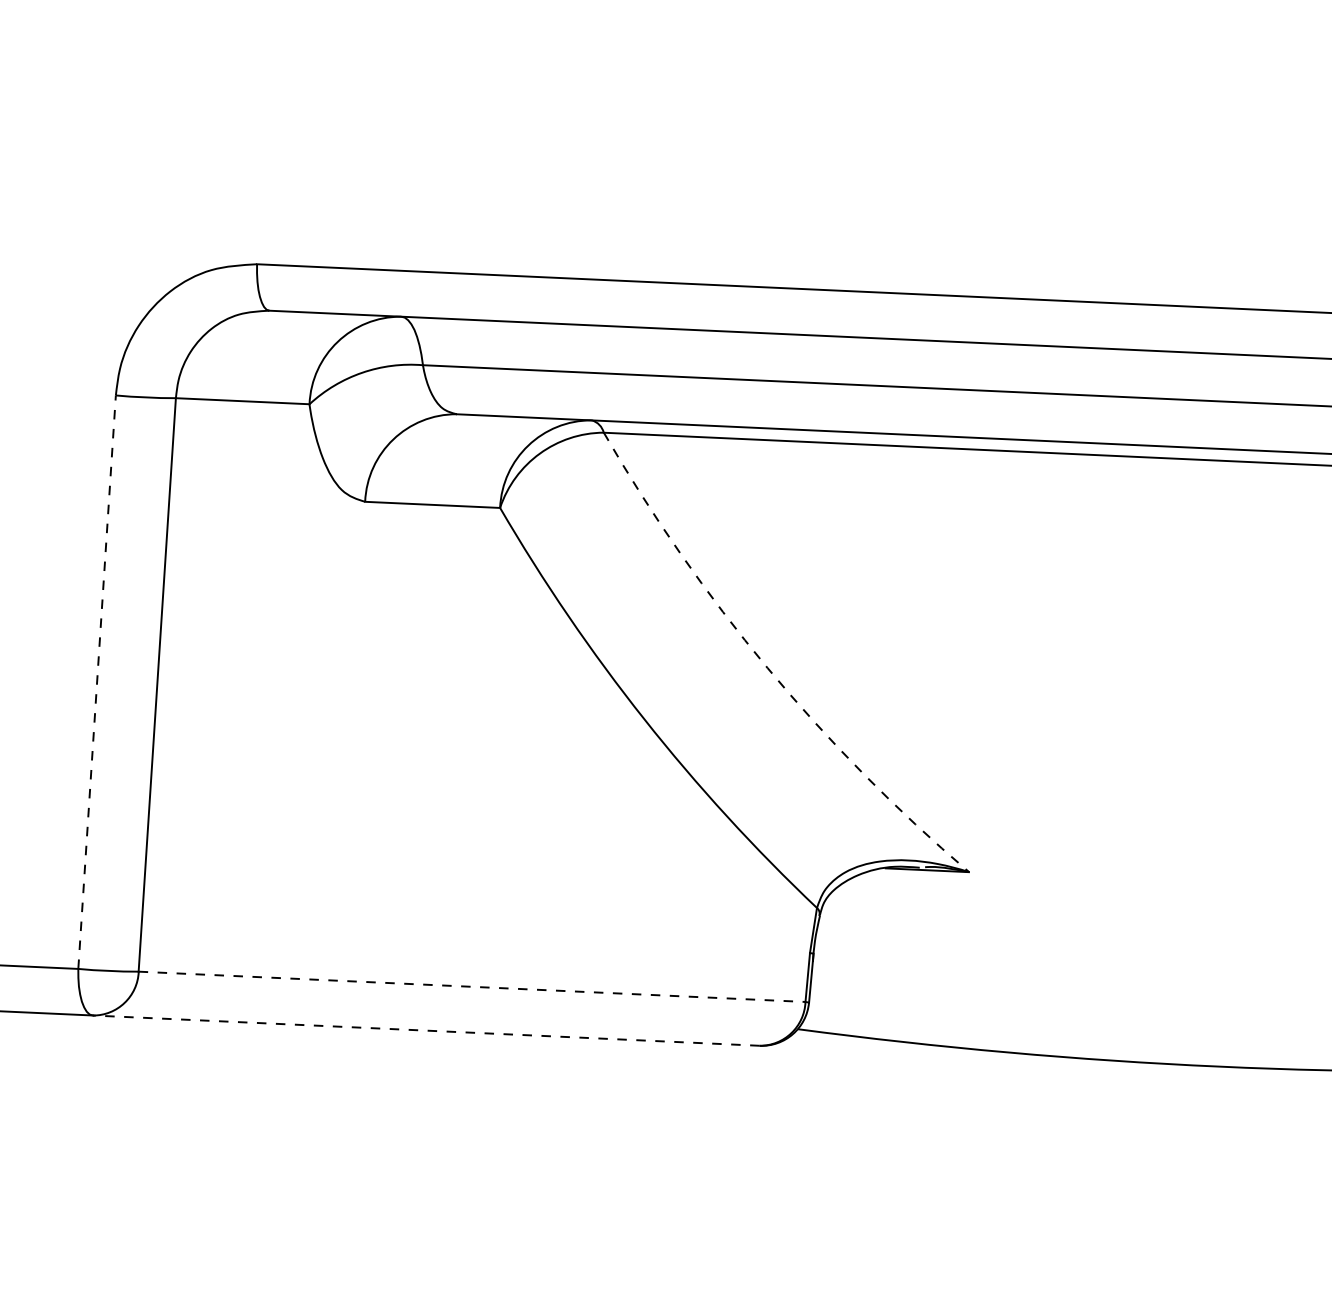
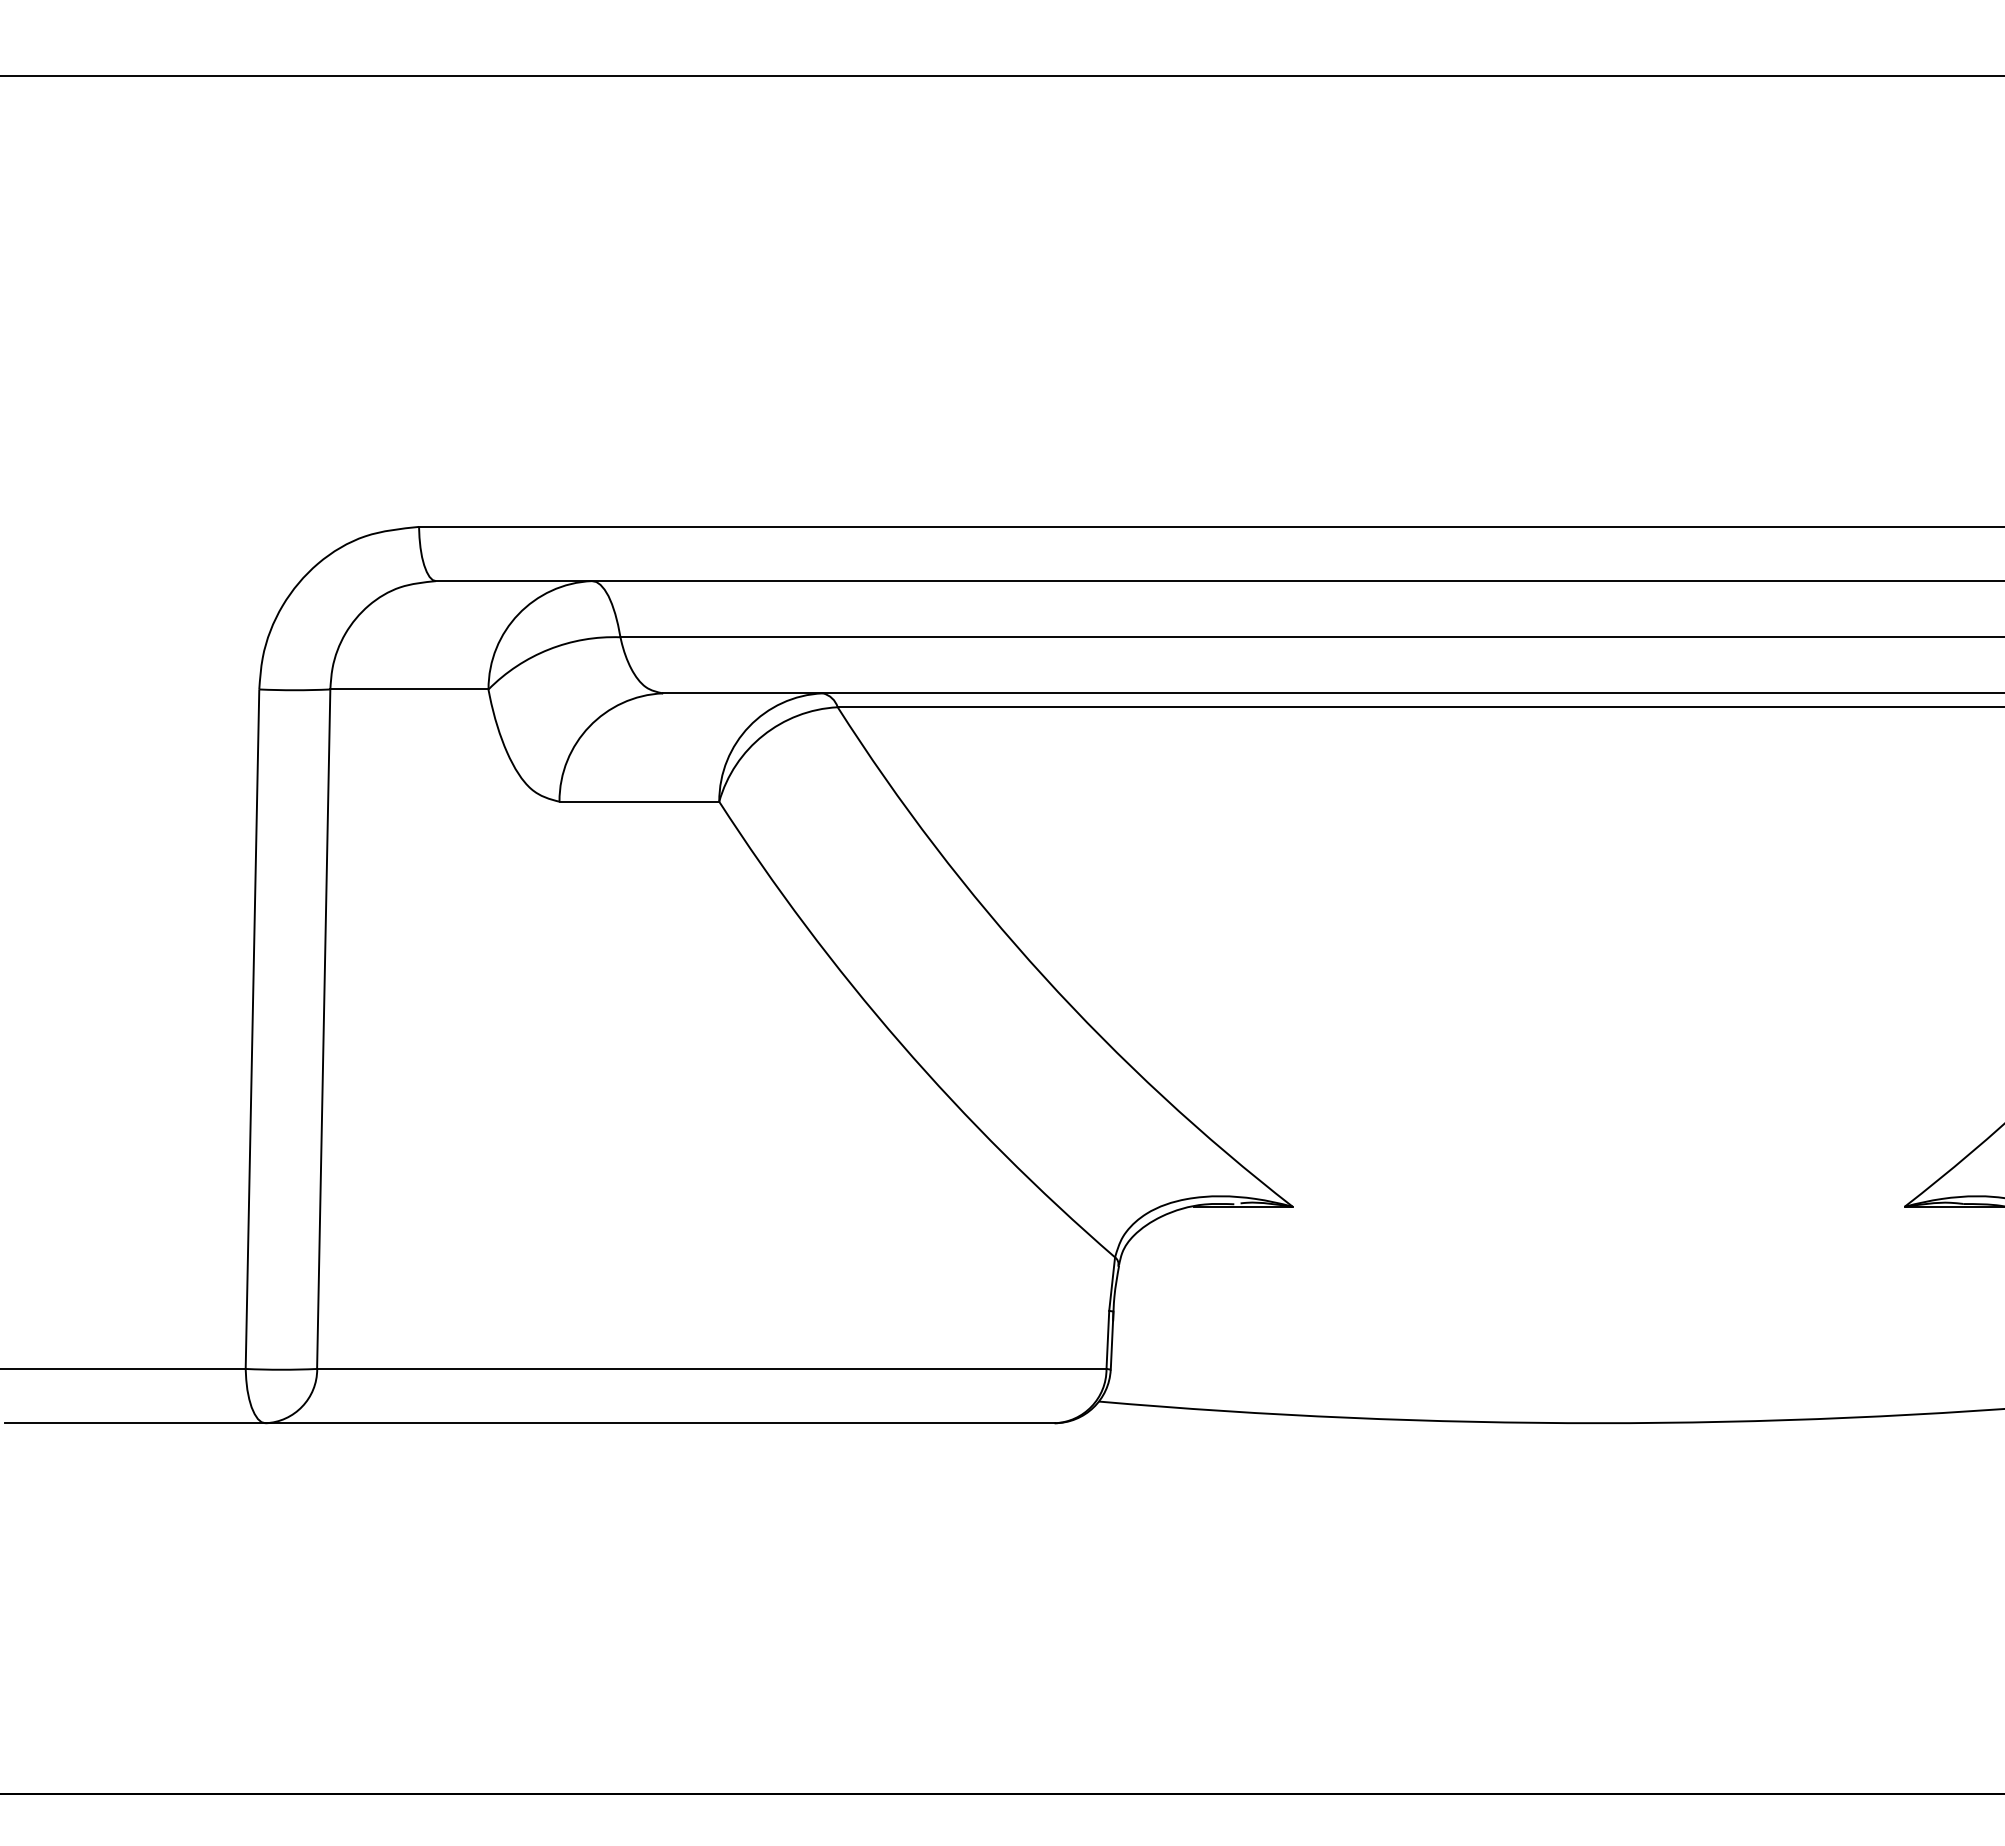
arc: (767, 668) -> (1043, 976), dashed -> solid
line: (97, 682) -> (252, 1029), dashed -> solid
line: (471, 986) -> (711, 1368), dashed -> solid
line: (425, 1030) -> (659, 1423), dashed -> solid

